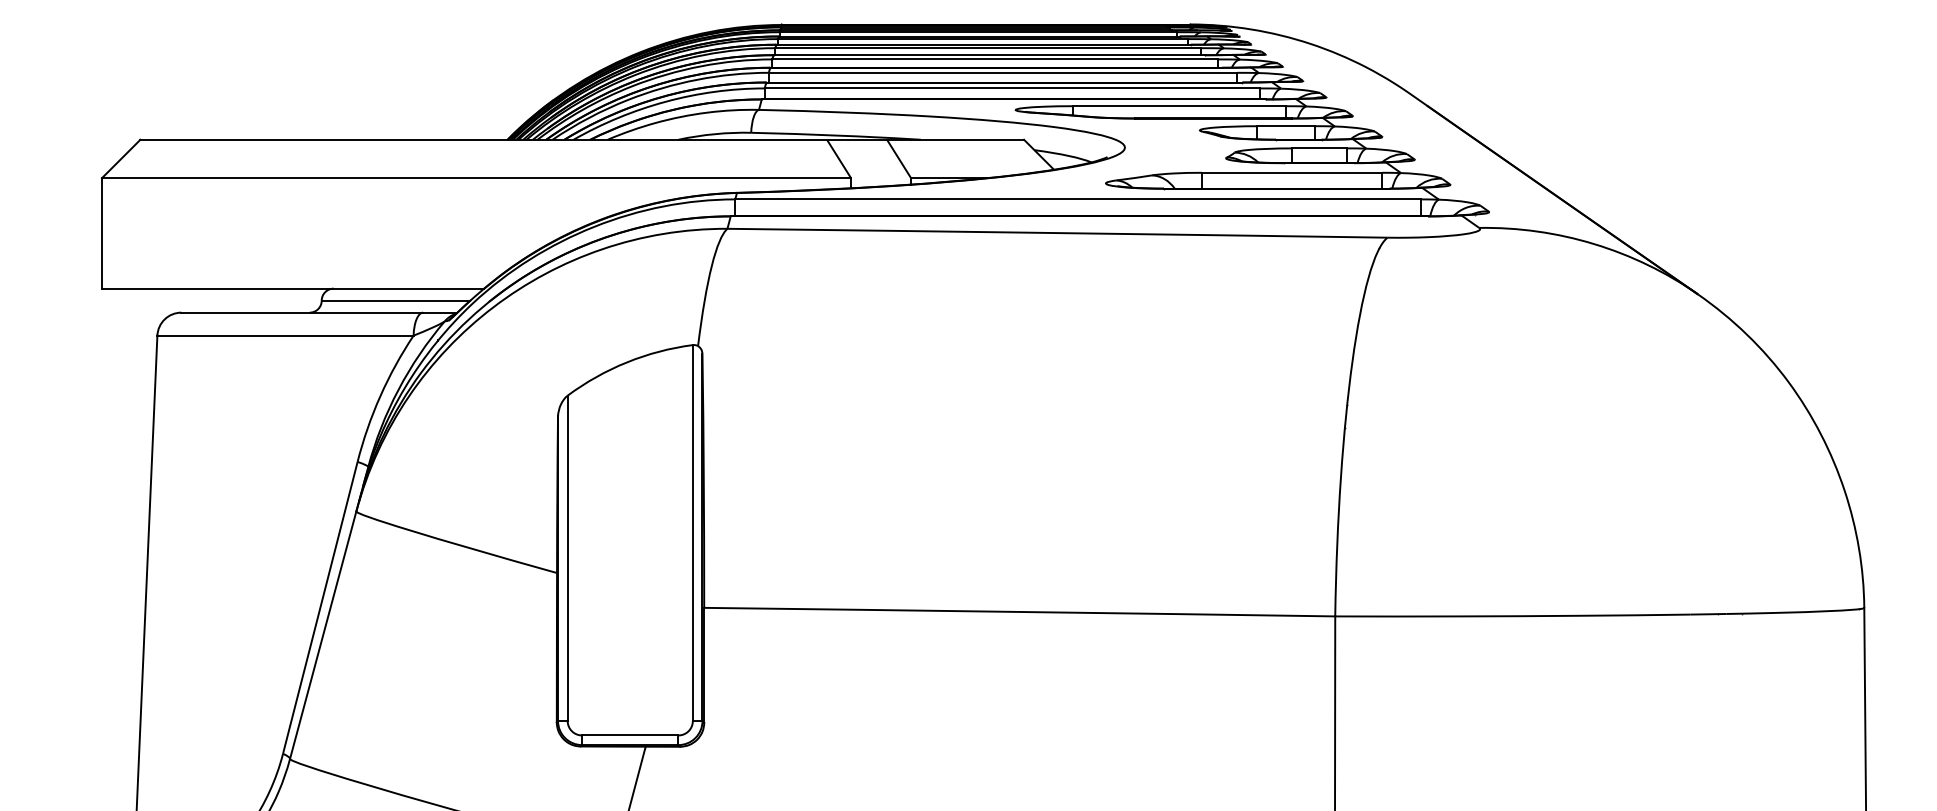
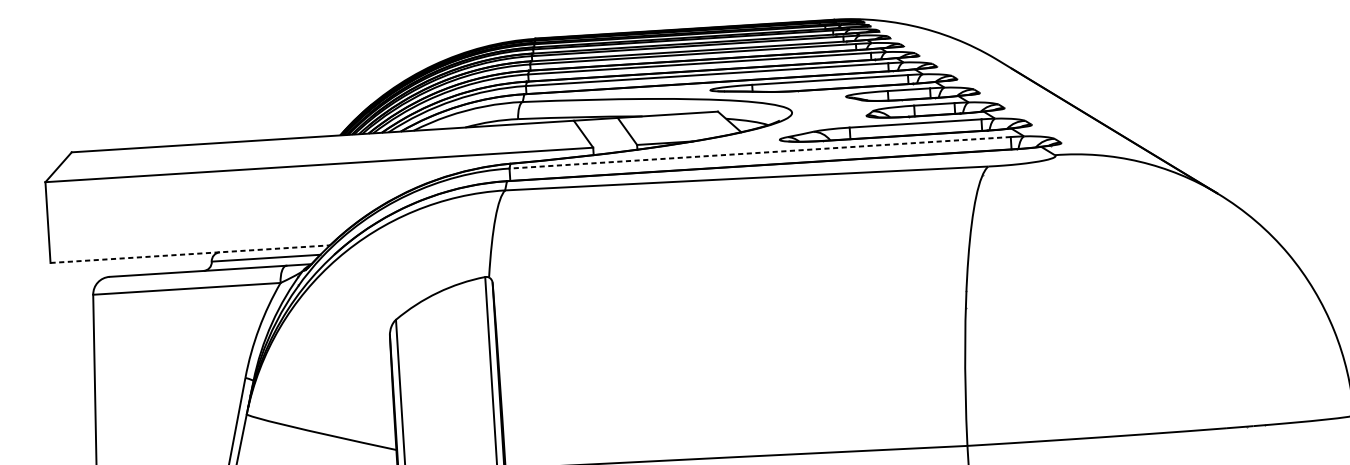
line: (1078, 199) -> (760, 152), solid -> dashed
line: (293, 288) -> (190, 254), solid -> dashed

